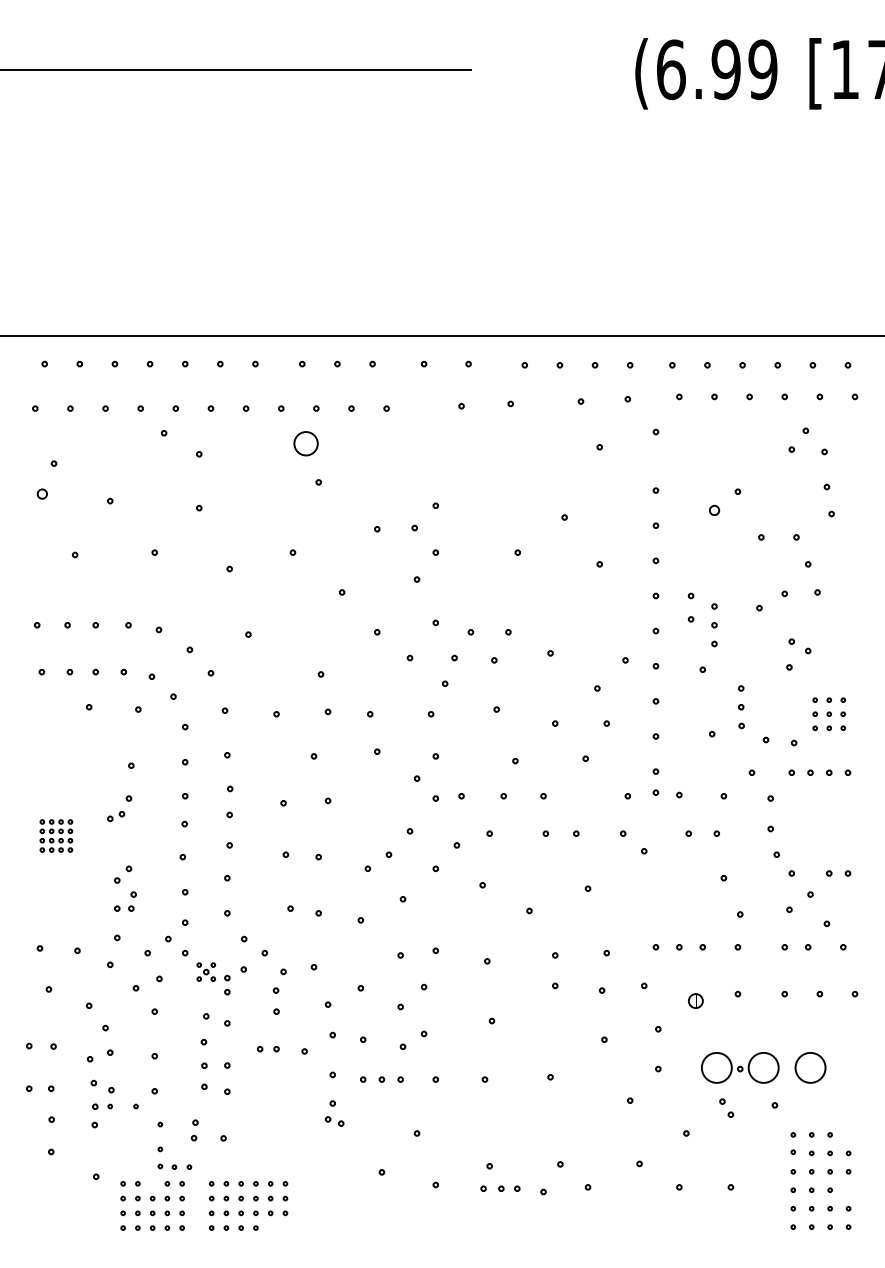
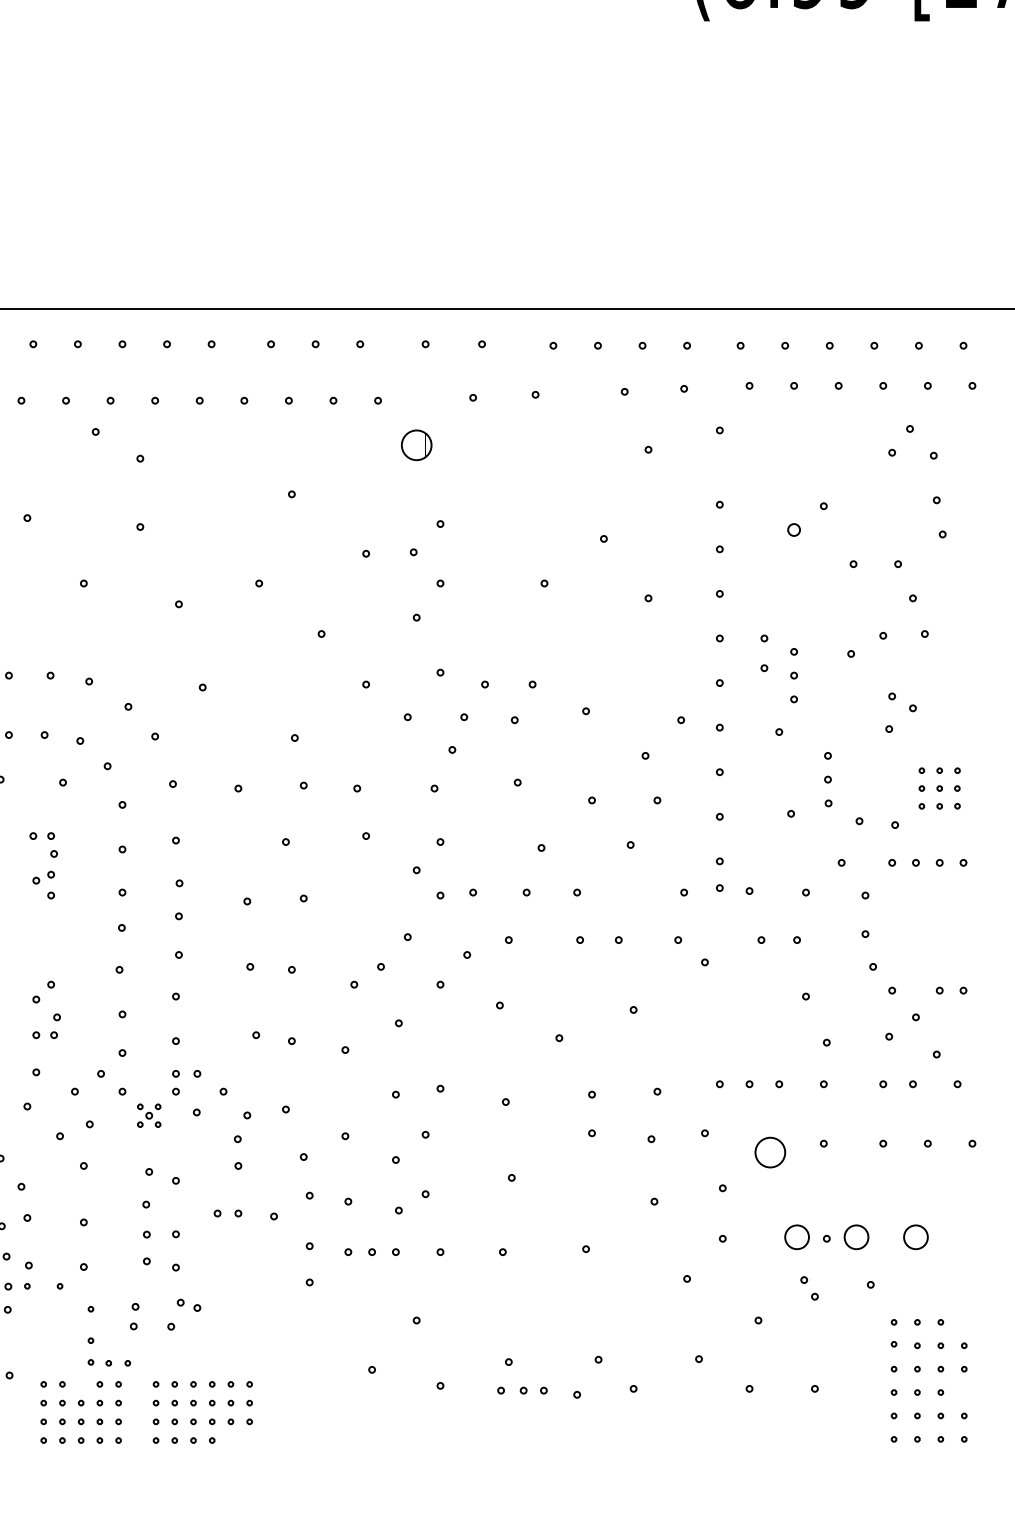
circle: (305, 443) -> (415, 444), moved
part: (121, 751) -> (41, 835), added
part: (116, 816) -> (44, 877), moved
part: (227, 984) -> (176, 1081), moved
part: (695, 1000) -> (769, 1151), size x1.67
circle: (716, 1067) -> (796, 1236), size x0.62
circle: (763, 1067) -> (856, 1236), size x0.62
circle: (810, 1067) -> (915, 1236), size x0.62
part: (334, 1121) -> (188, 1305), moved

